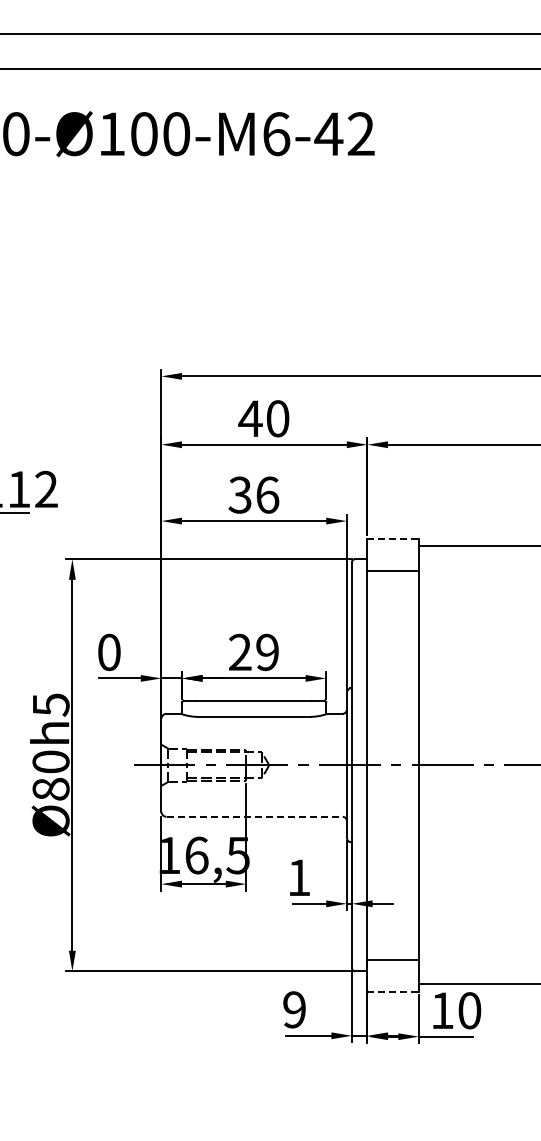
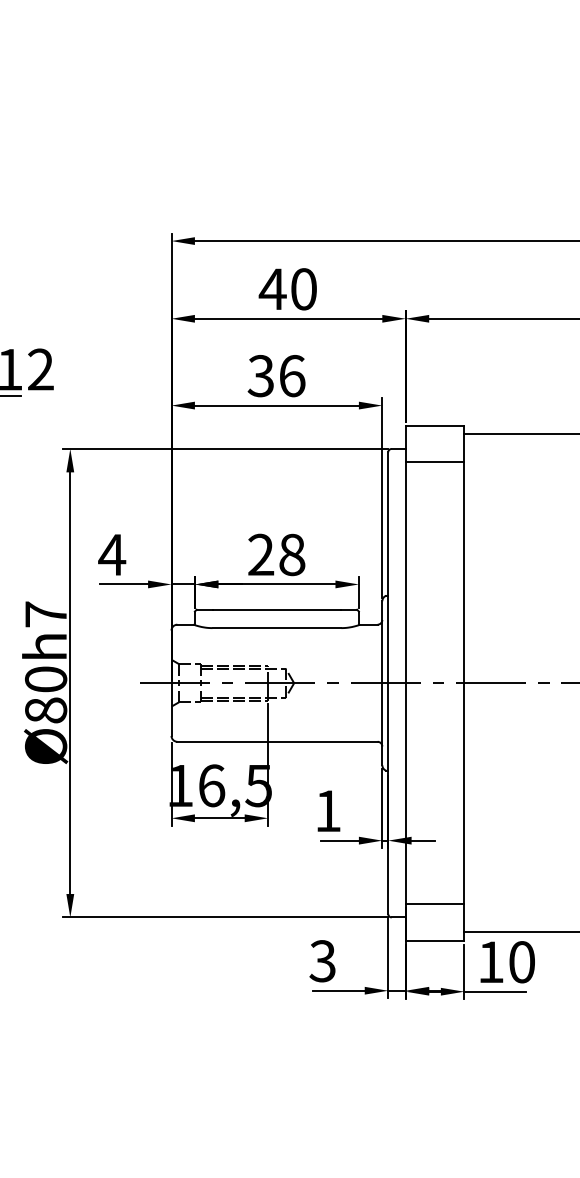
line: (393, 538) -> (435, 425), dashed -> solid
text: (108, 652) -> (111, 554), 0 -> 4
text: (267, 652) -> (292, 554), 29 -> 28
text: (51, 704) -> (46, 614), Ø80h5 -> Ø80h7
line: (255, 816) -> (278, 741), dashed -> solid
line: (393, 991) -> (435, 940), dashed -> solid
text: (293, 1009) -> (321, 960), 9 -> 3

